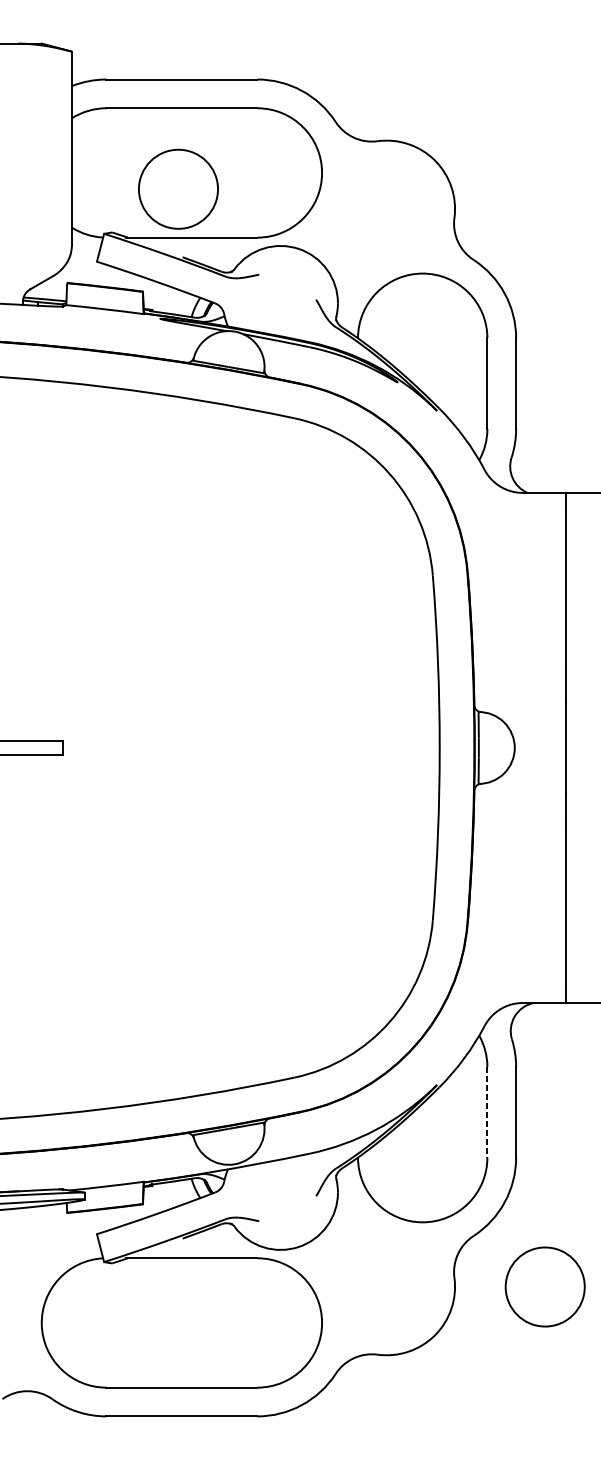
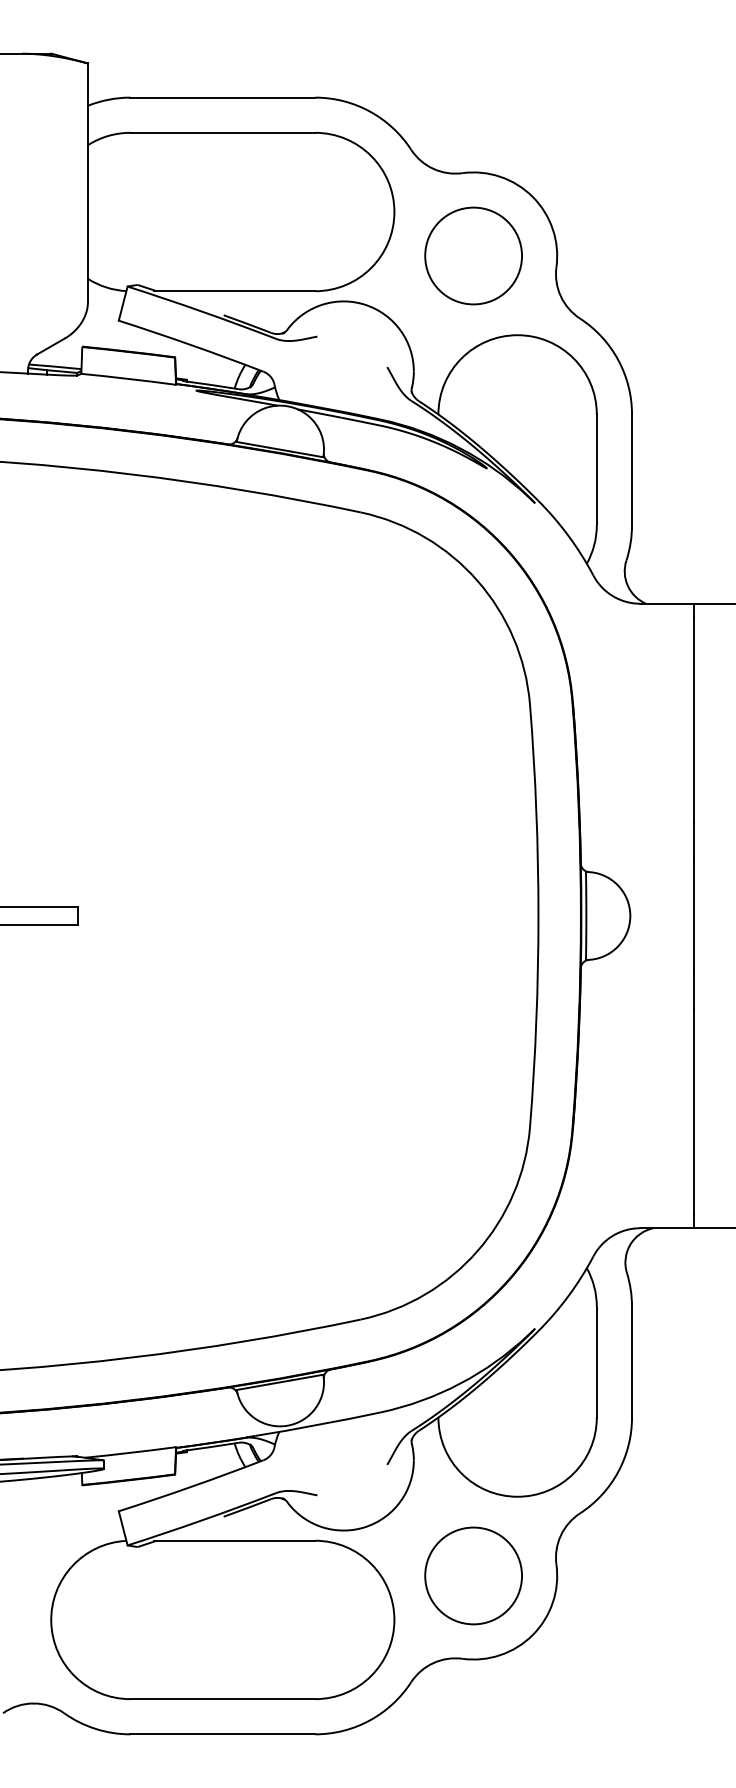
circle: (178, 188) -> (473, 255), moved
line: (487, 1112) -> (596, 1362), dashed -> solid
circle: (545, 1286) -> (473, 1575), moved

